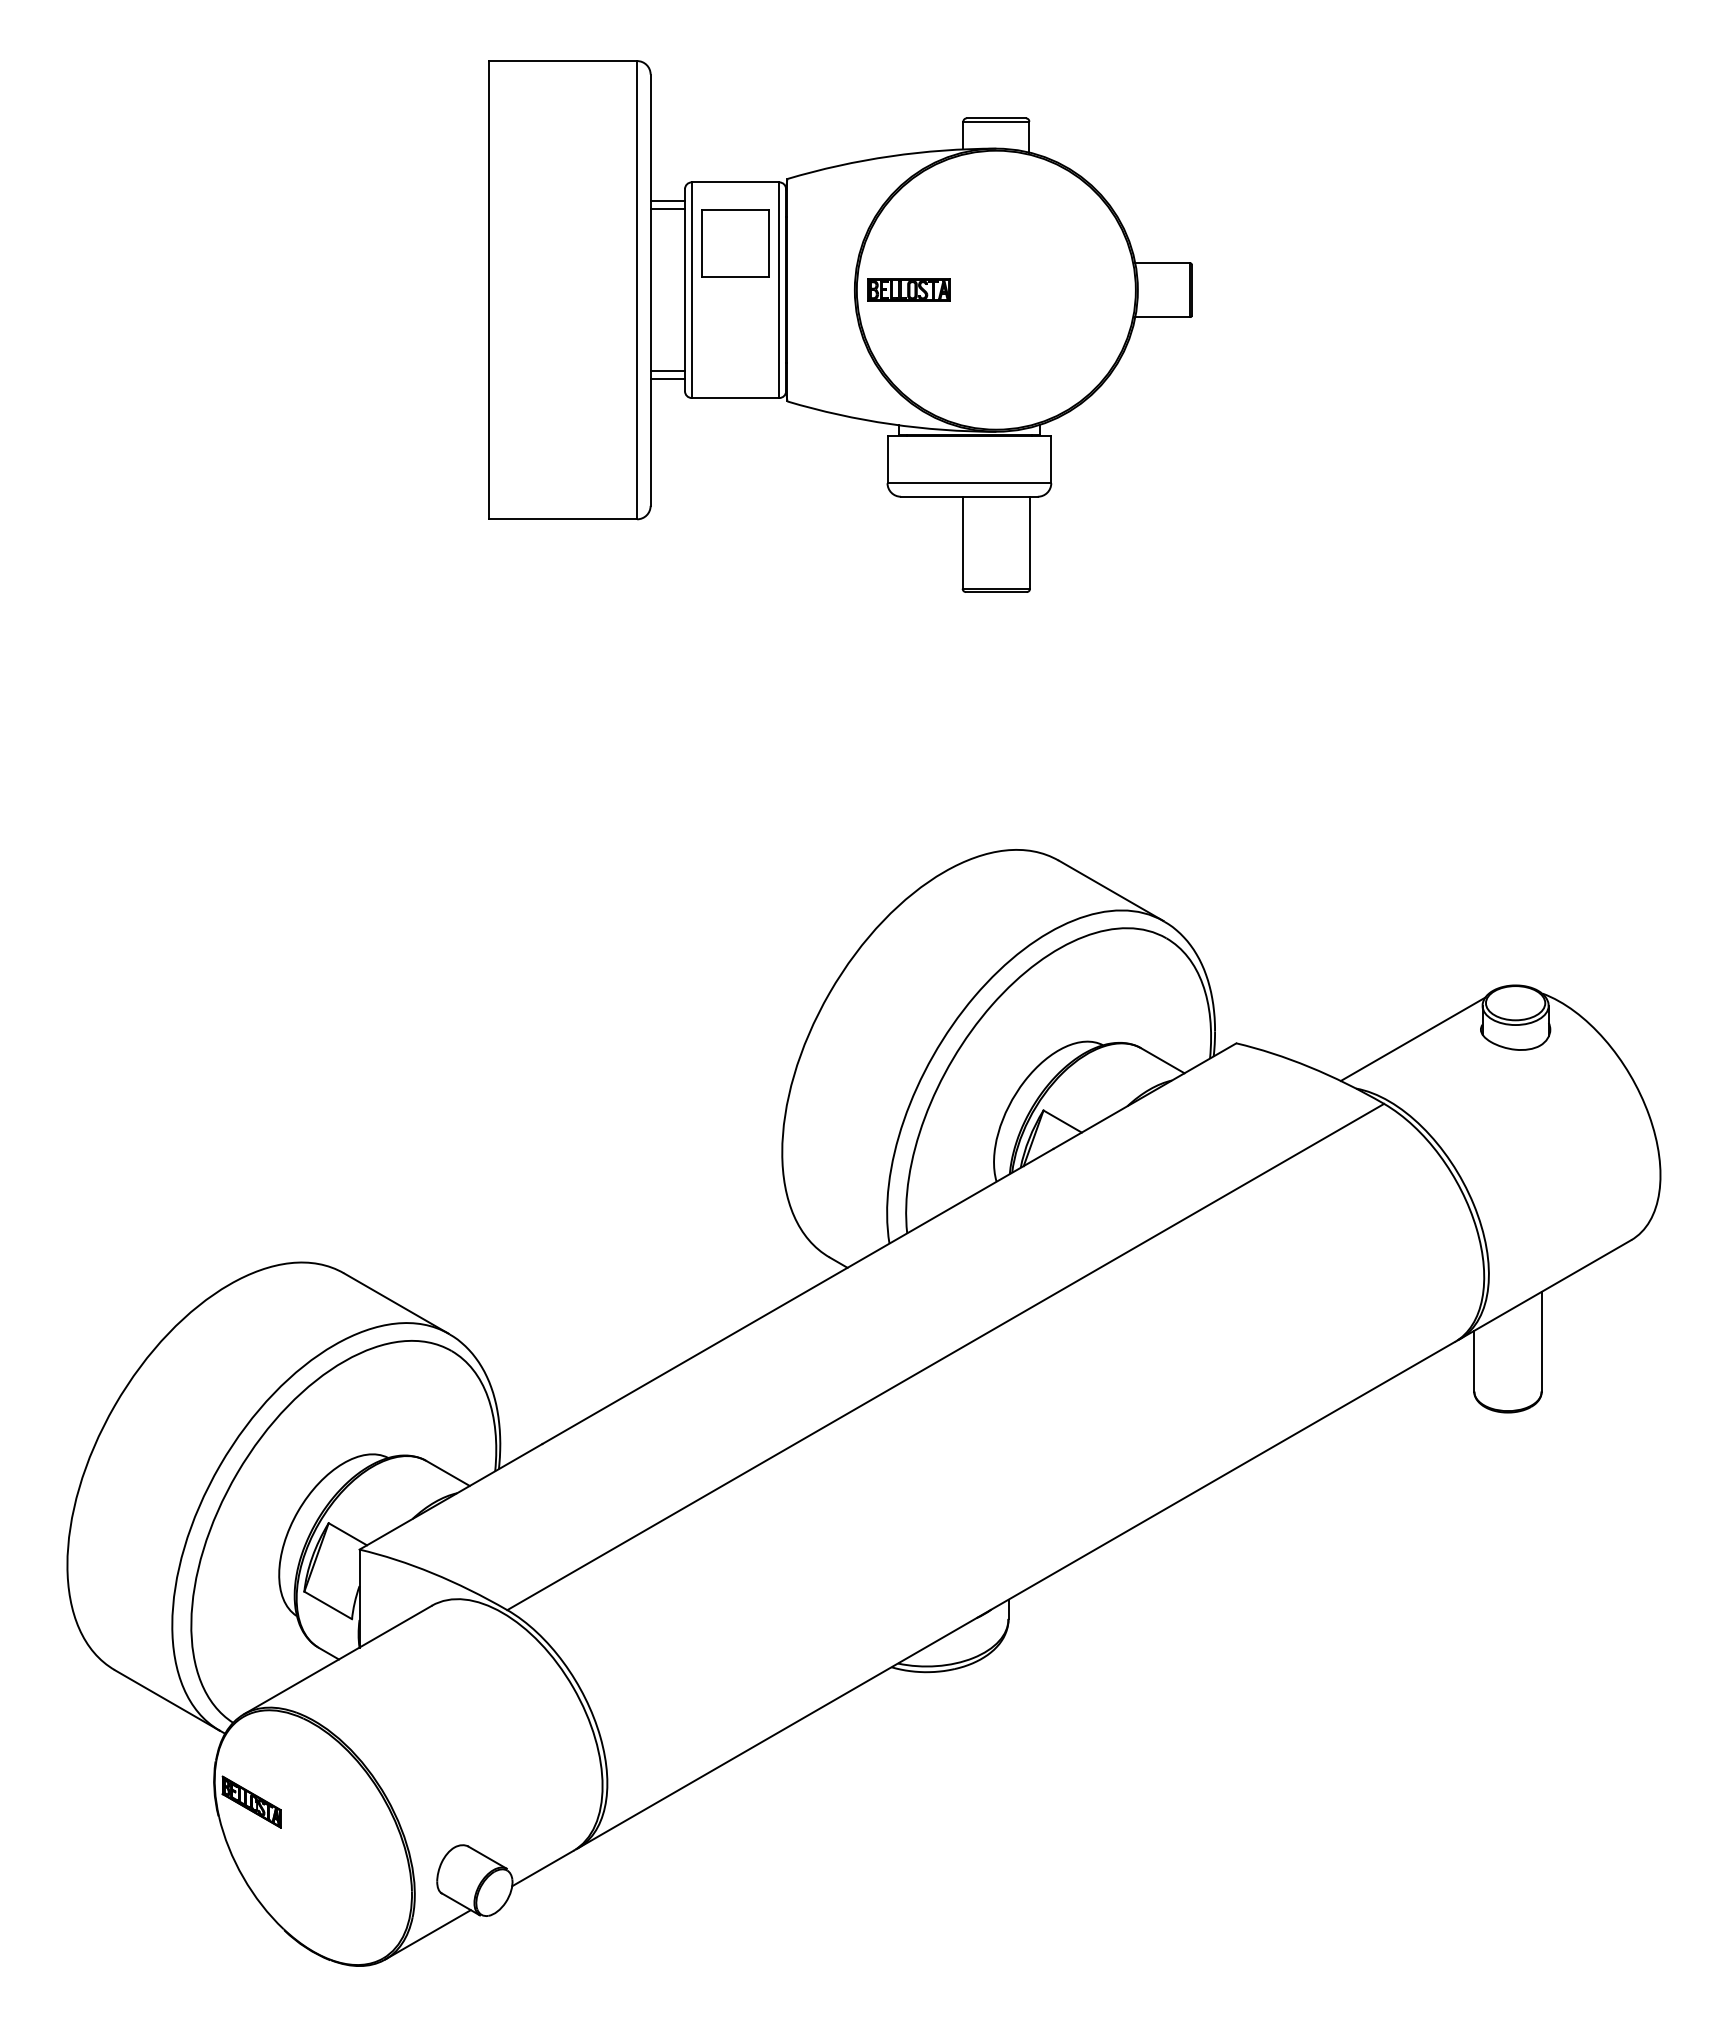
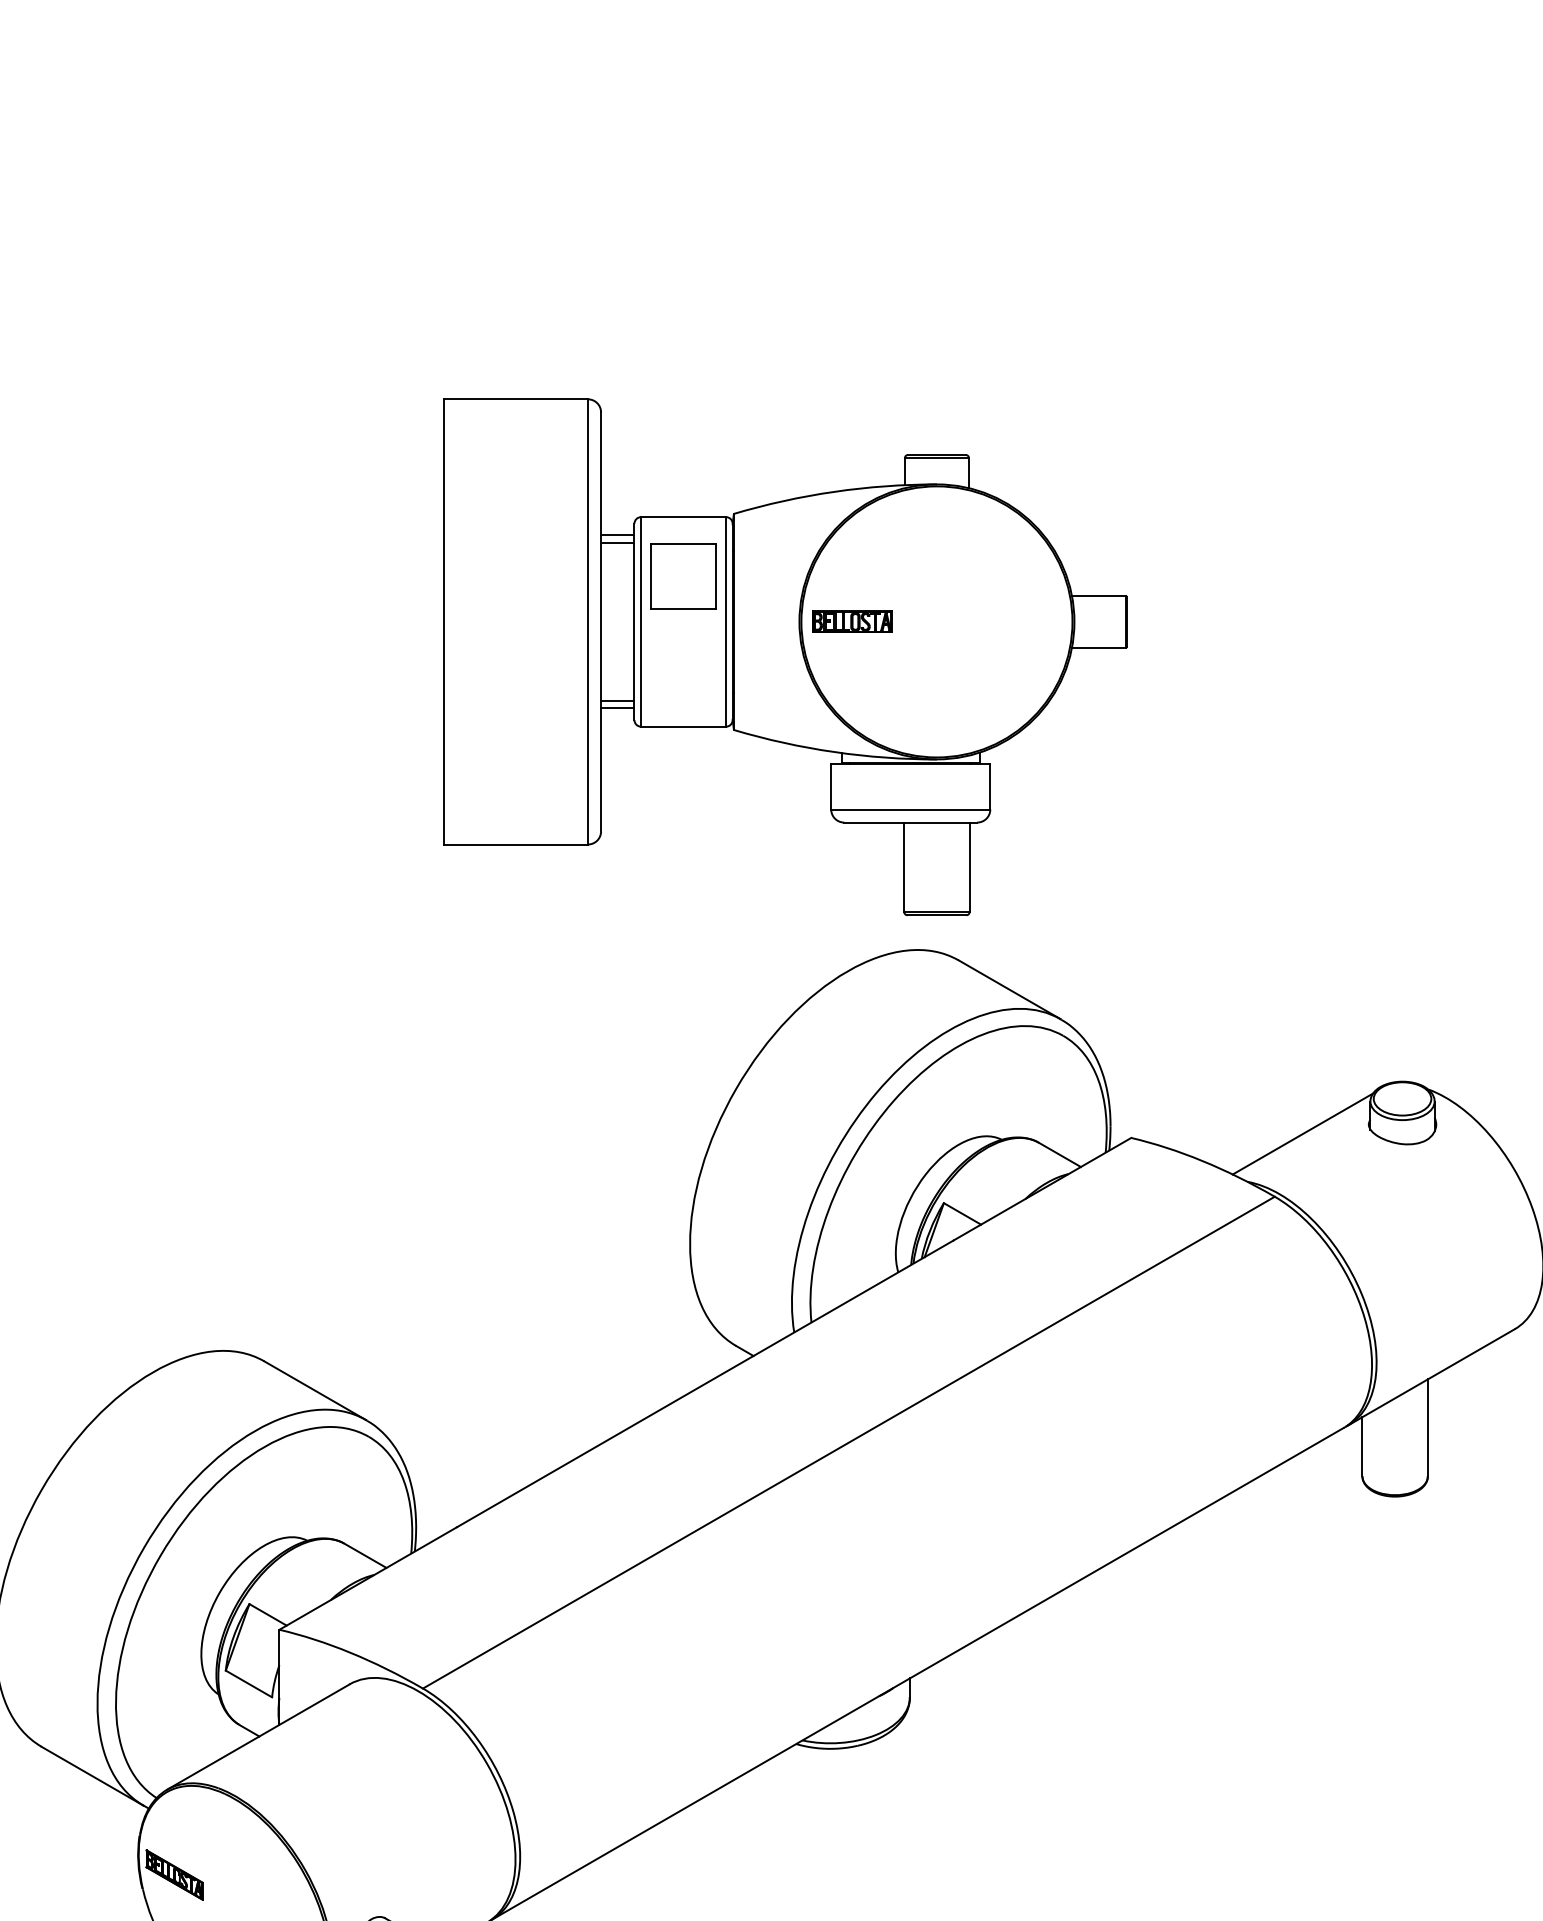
part: (840, 326) -> (785, 657), moved

